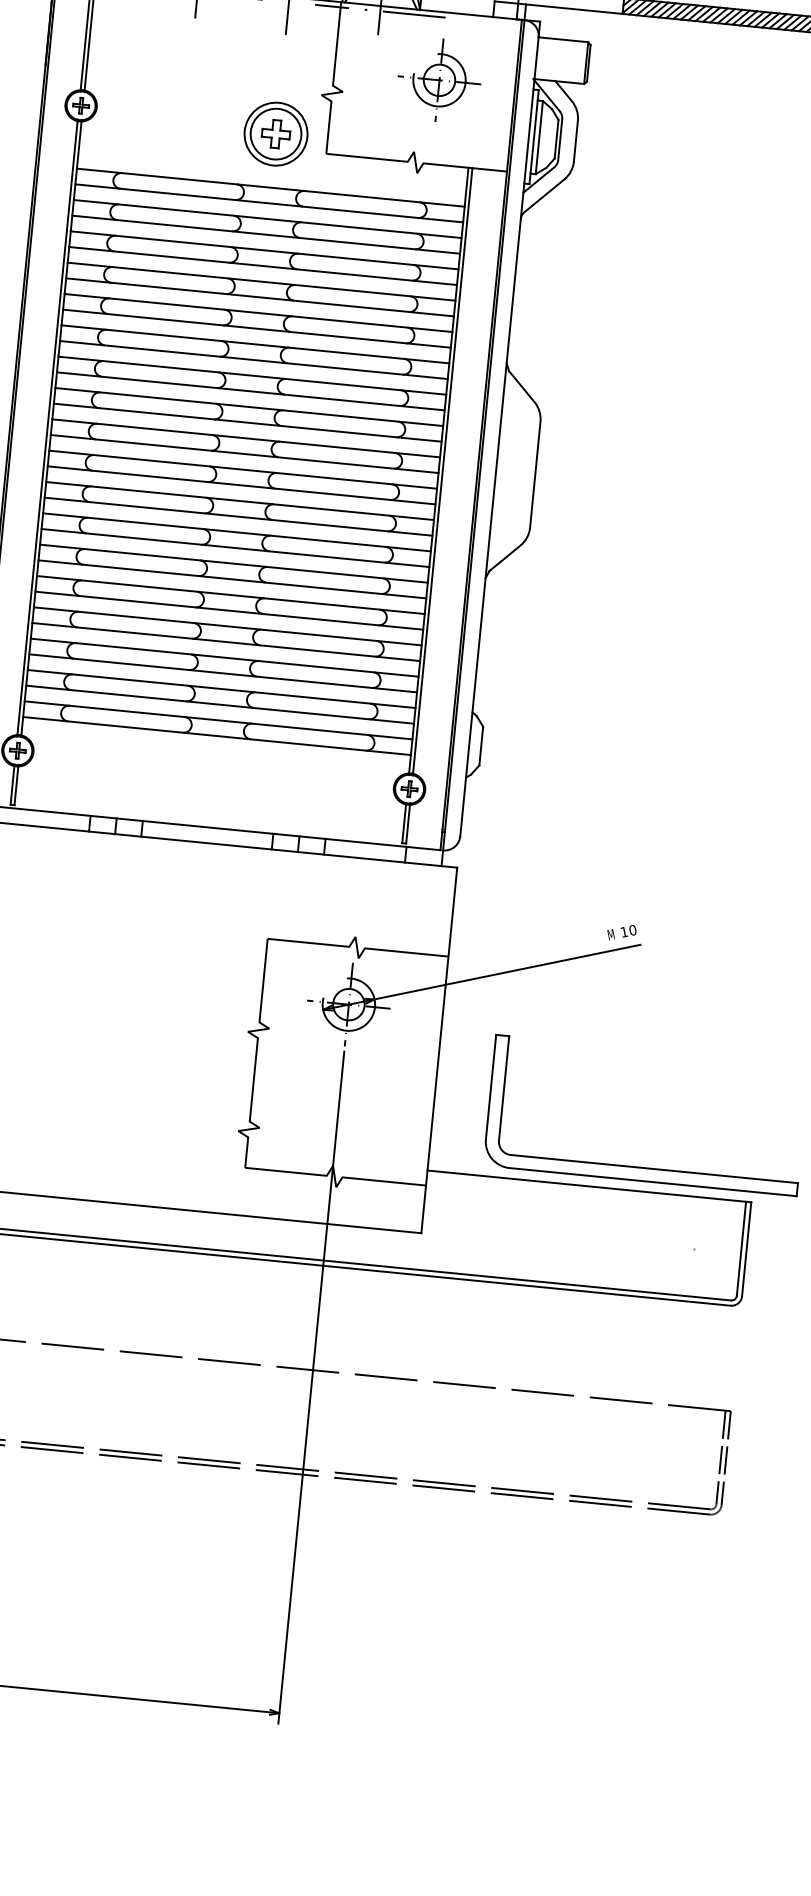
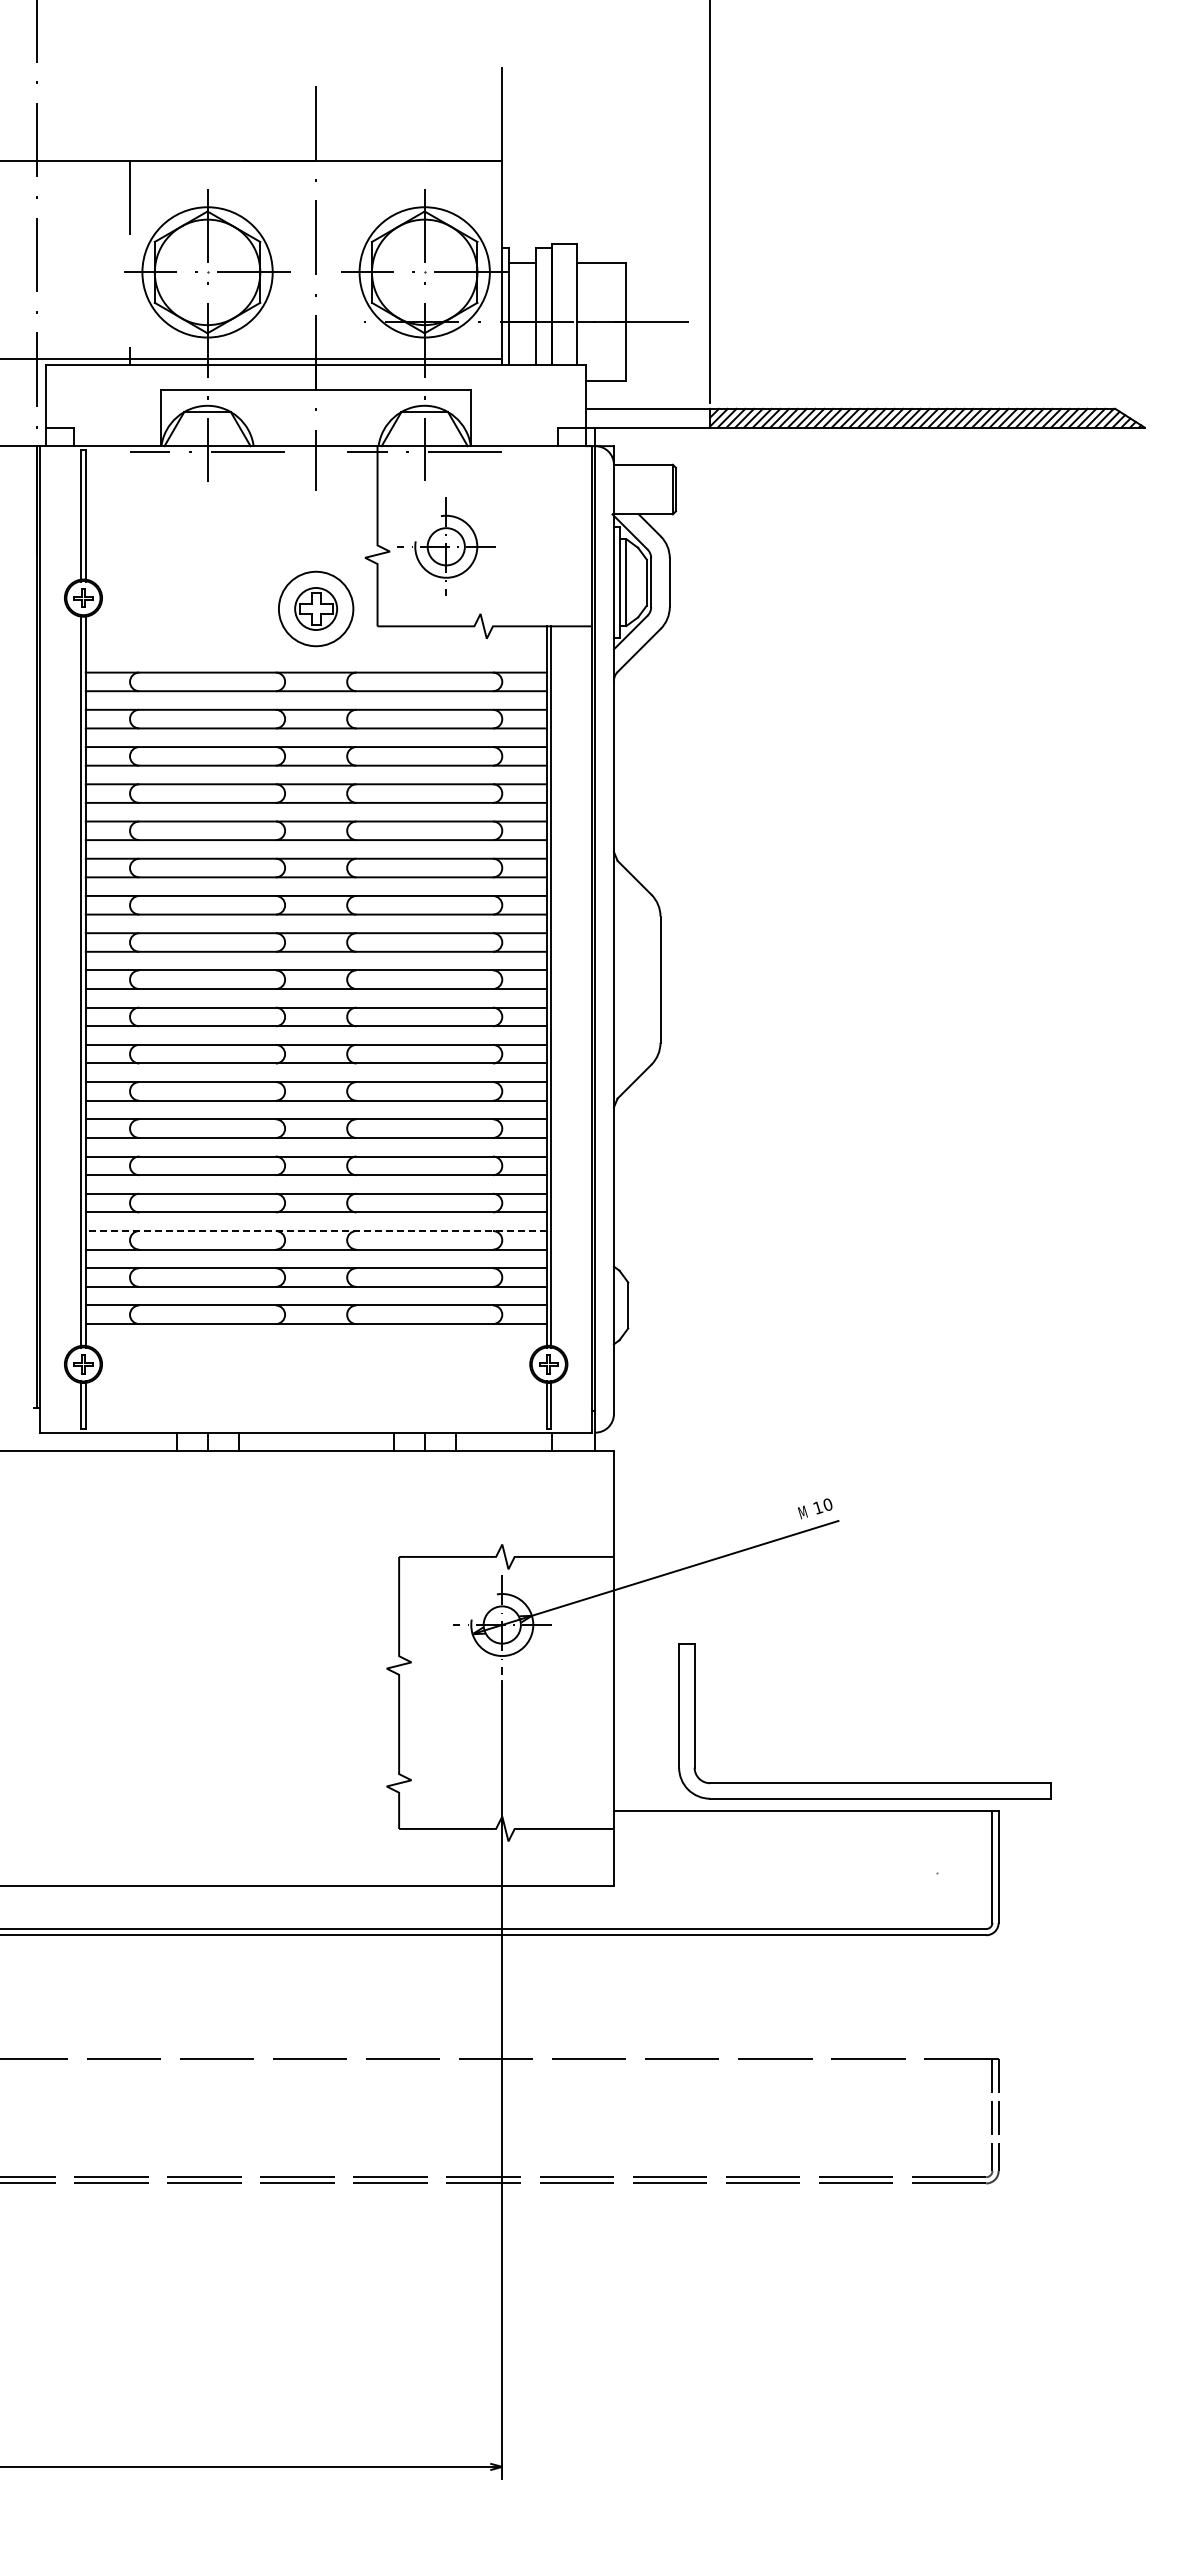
part: (439, 80) -> (446, 546), moved
circle: (276, 133) -> (316, 608), size x0.7
line: (224, 658) -> (315, 1231), solid -> dashed

